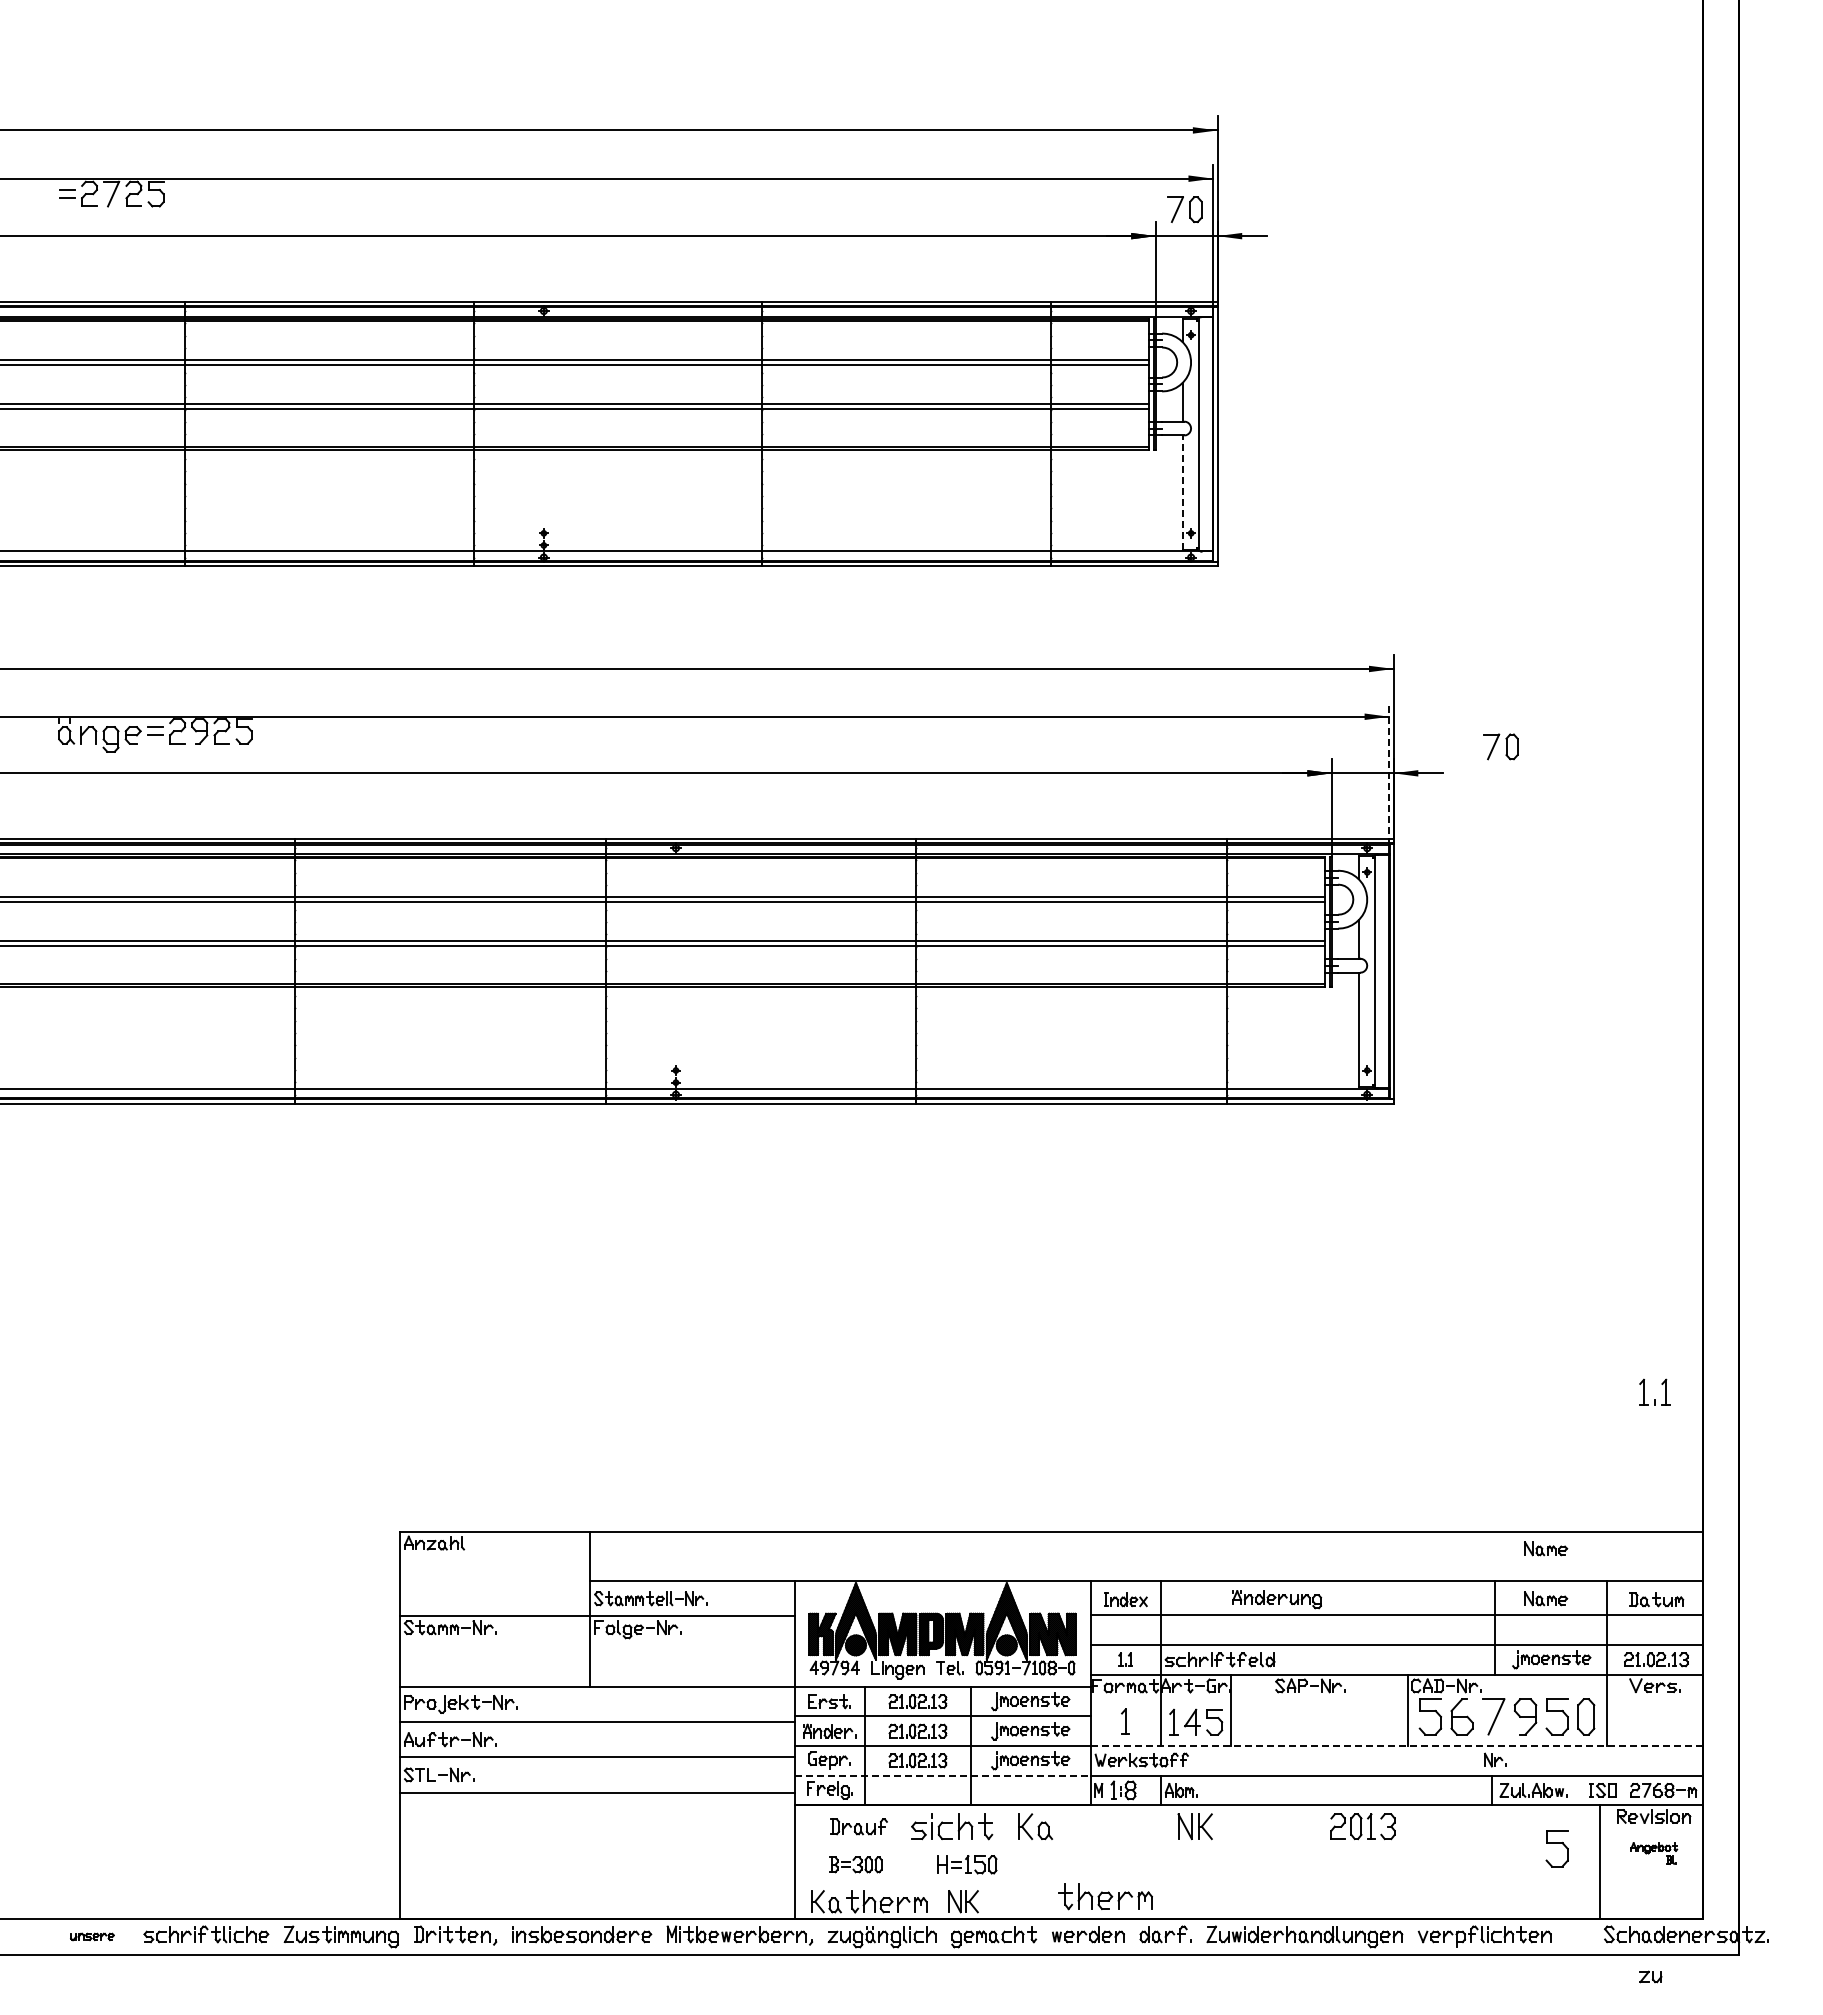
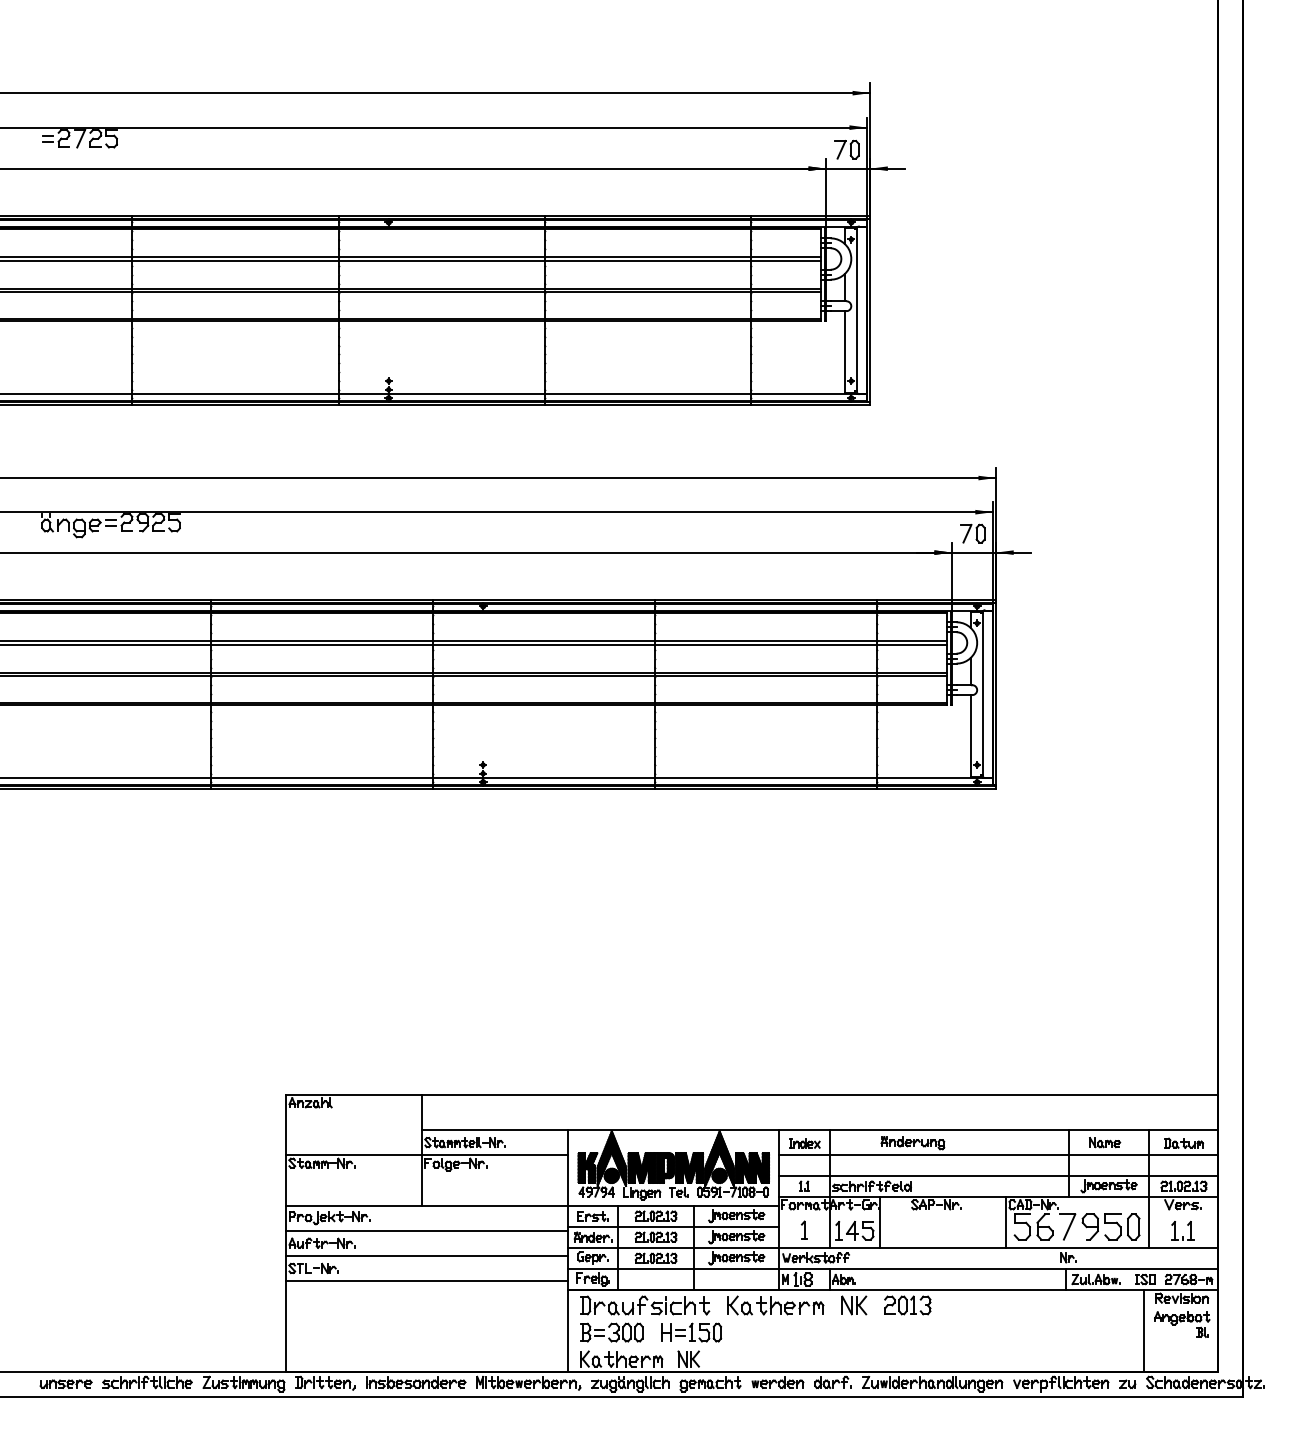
line: (1182, 492) -> (845, 351), dashed -> solid
part: (1500, 746) -> (972, 533), moved
line: (1389, 773) -> (993, 552), dashed -> solid
part: (1654, 1399) -> (1182, 1236), moved
part: (1546, 1548) -> (1105, 1106), removed
line: (1396, 1746) -> (998, 1248), dashed -> solid
line: (942, 1775) -> (673, 1268), dashed -> solid
part: (858, 1826) -> (613, 1305), size x1.67
part: (1362, 1826) -> (907, 1305), moved
part: (1556, 1848) -> (1112, 1321), removed
part: (1654, 1853) -> (1182, 1324), size x1.67
part: (855, 1864) -> (611, 1332), size x1.67
part: (967, 1864) -> (691, 1332), size x1.43
part: (1105, 1896) -> (790, 1305), moved
part: (92, 1936) -> (66, 1383), size x1.67
part: (1650, 1976) -> (1127, 1383), moved

